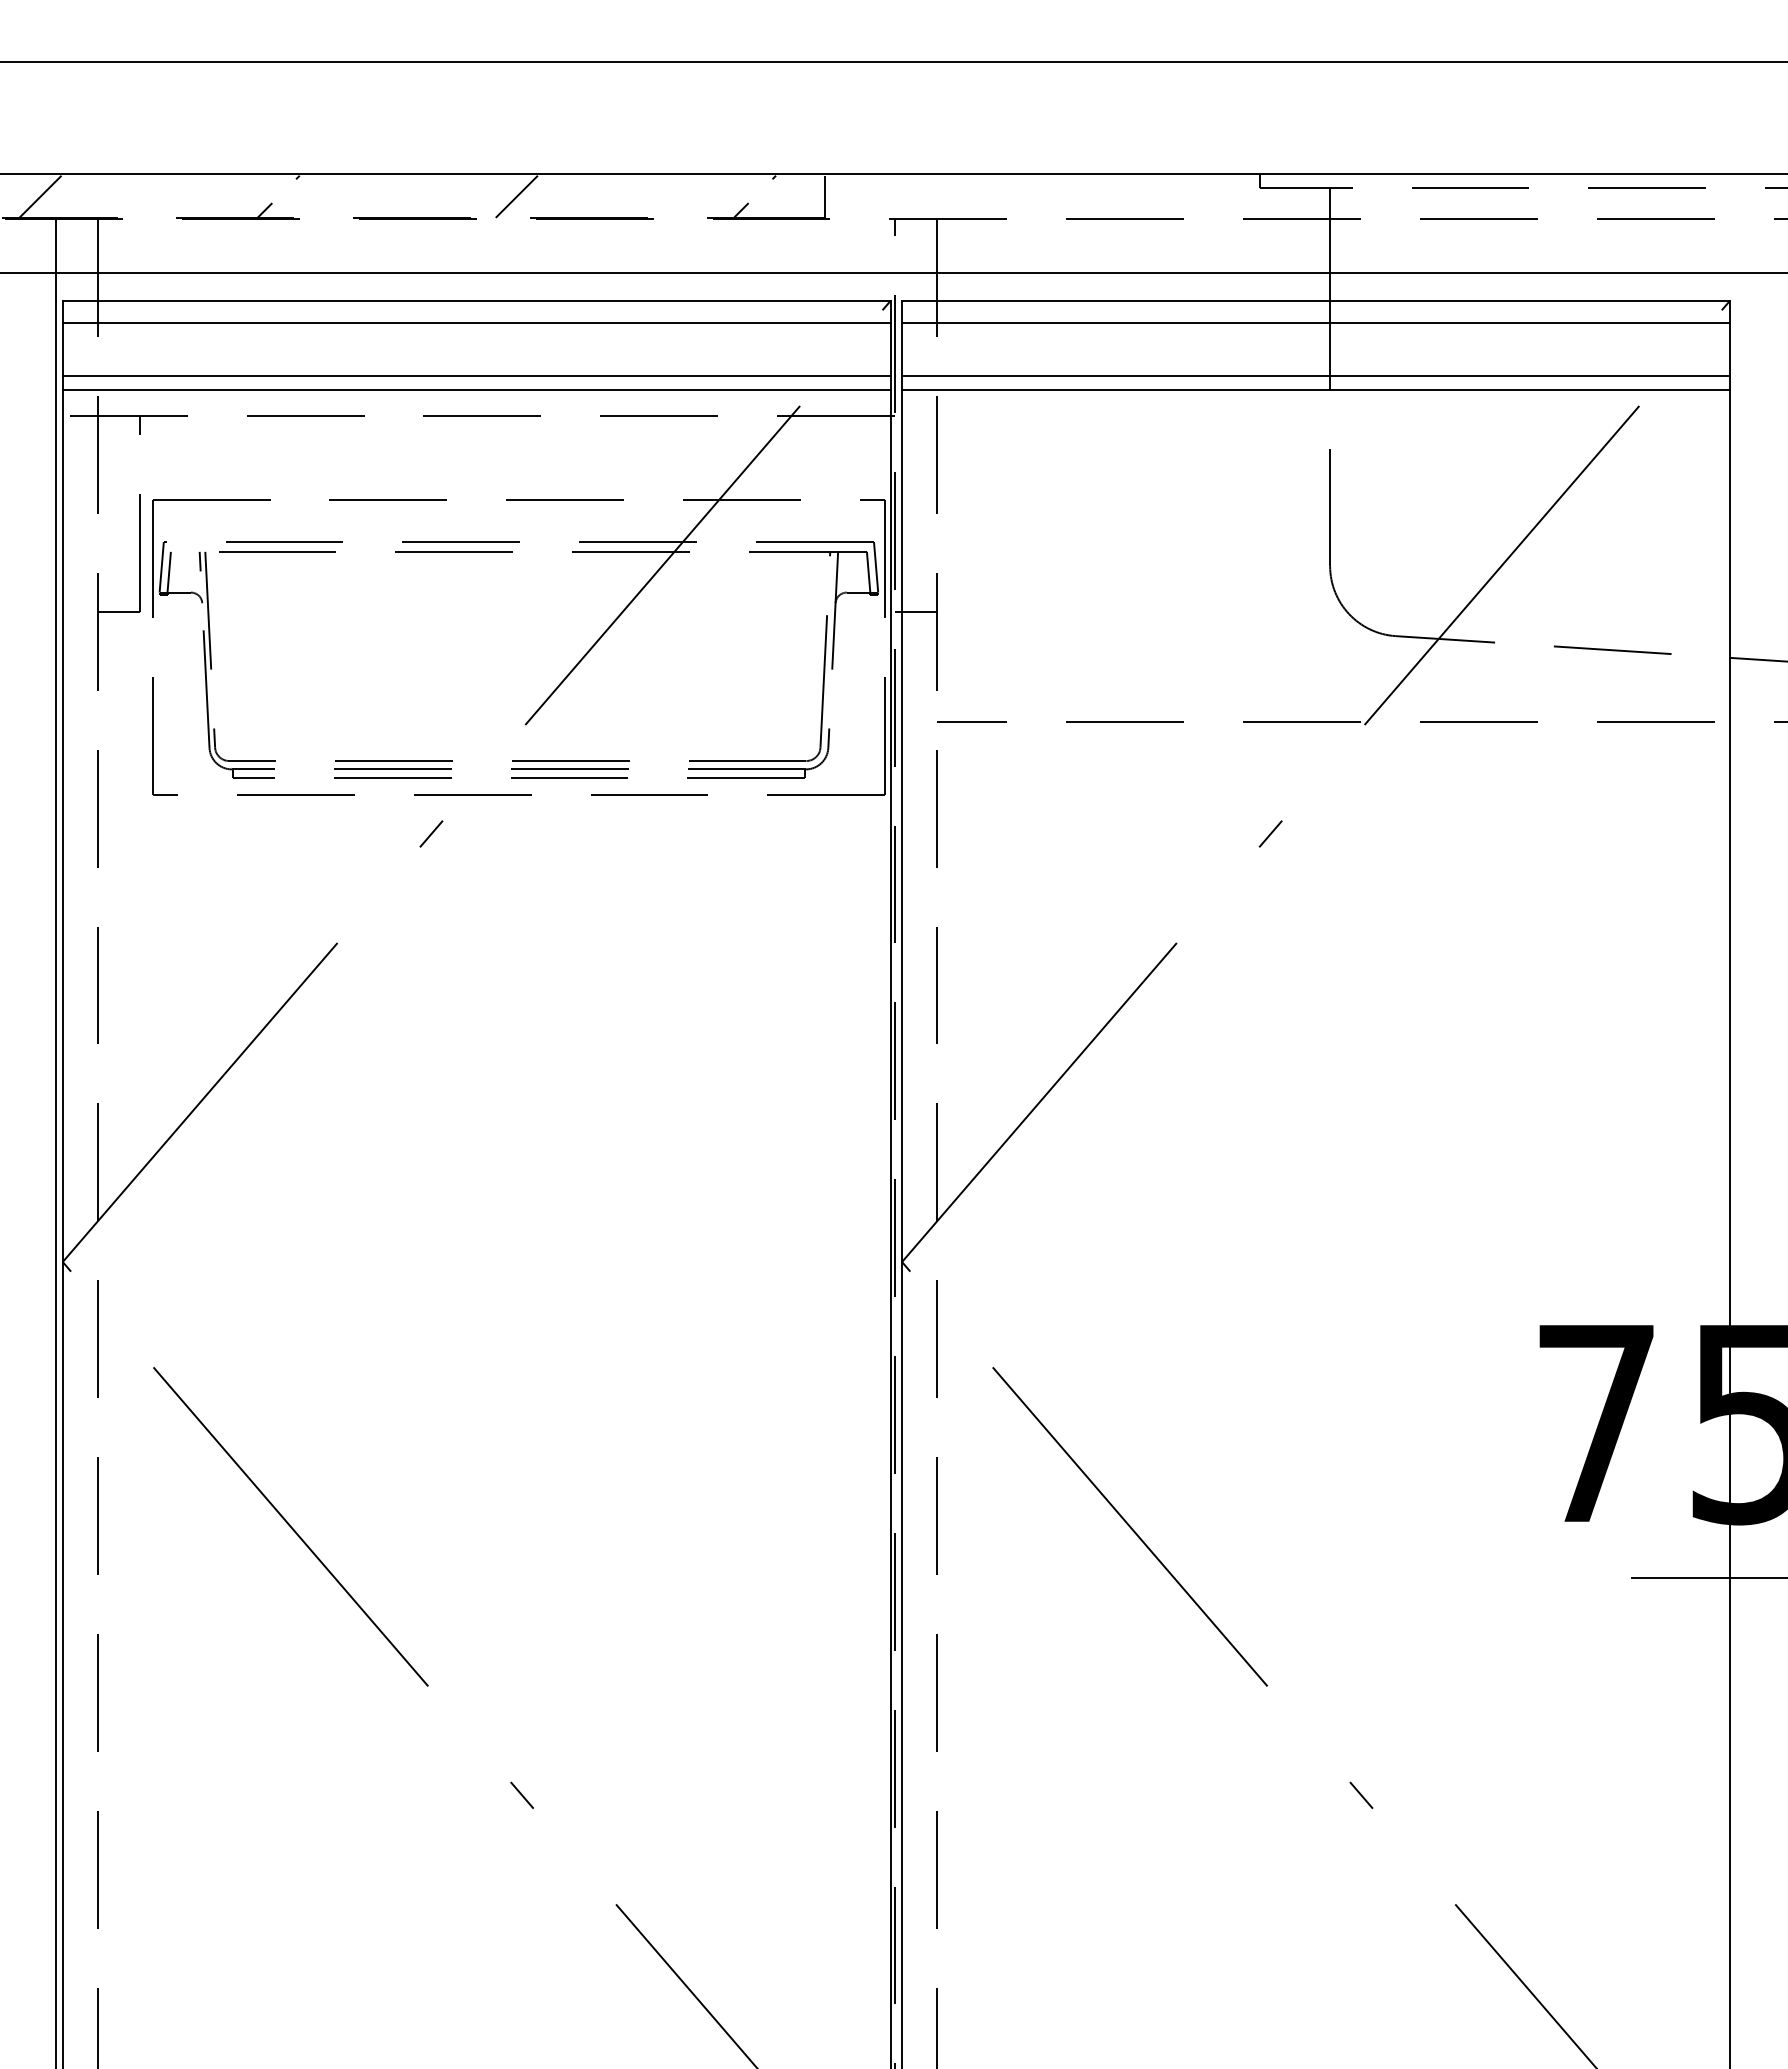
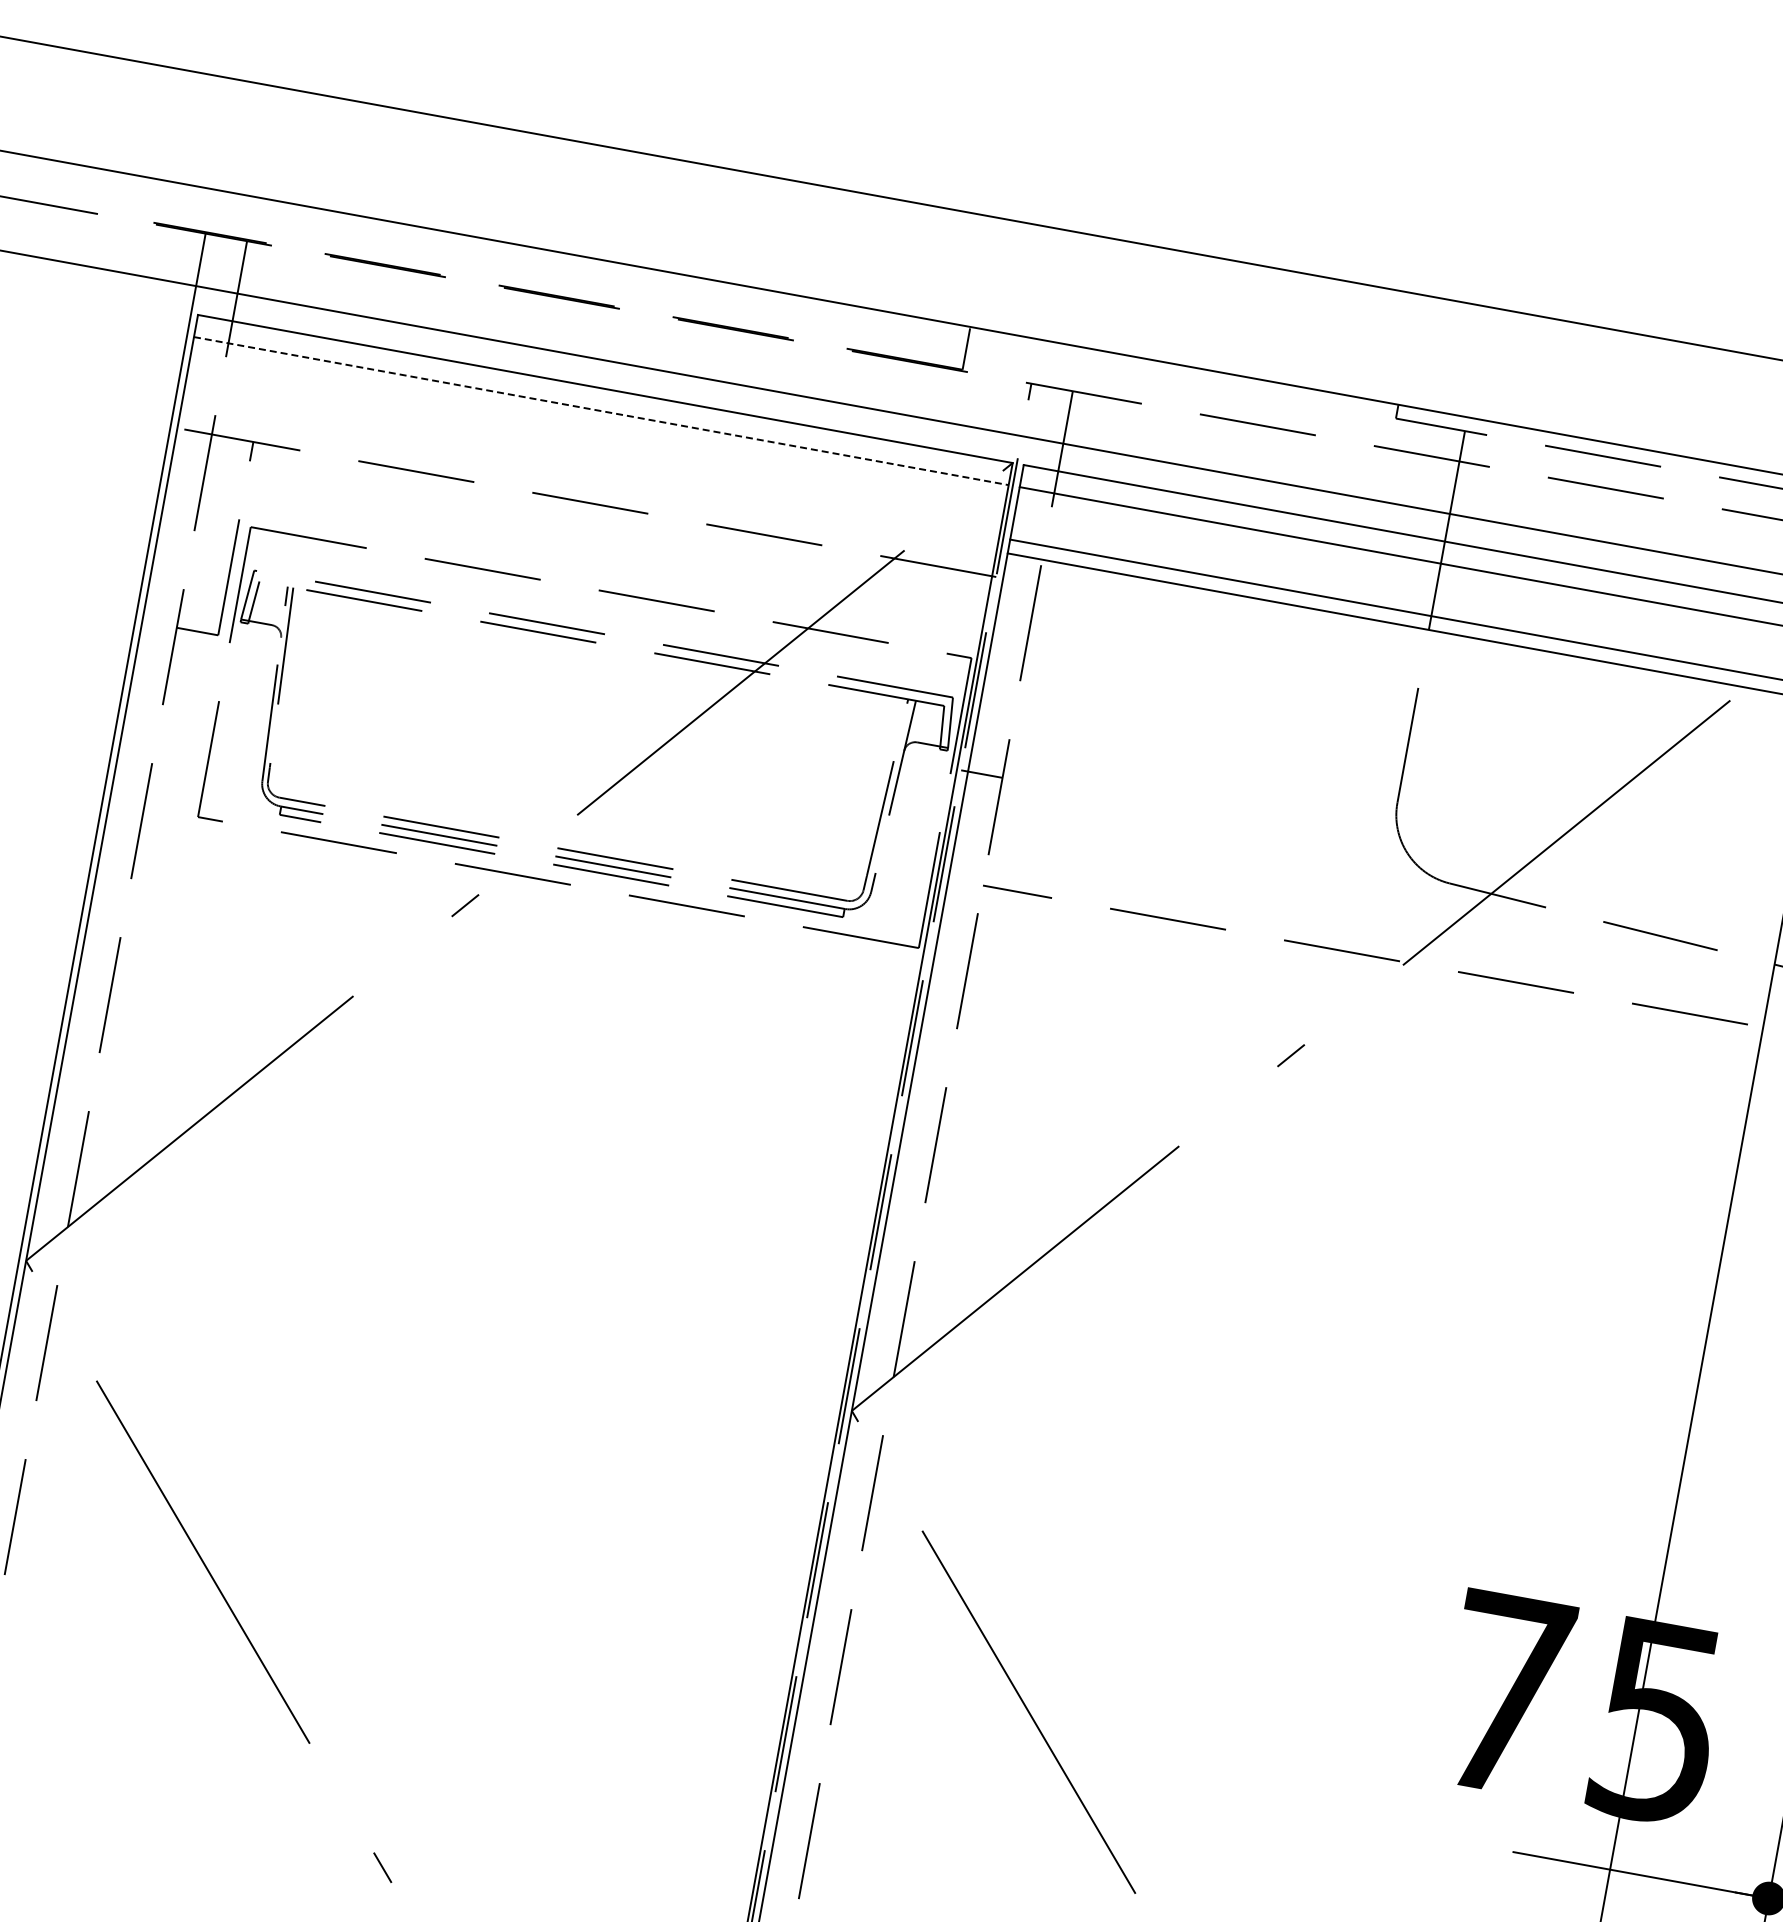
hatch: (397, 196) -> (545, 272), removed
line: (477, 323) -> (601, 411), solid -> dashed
line: (476, 376) -> (591, 463), removed
line: (476, 390) -> (588, 477), removed

